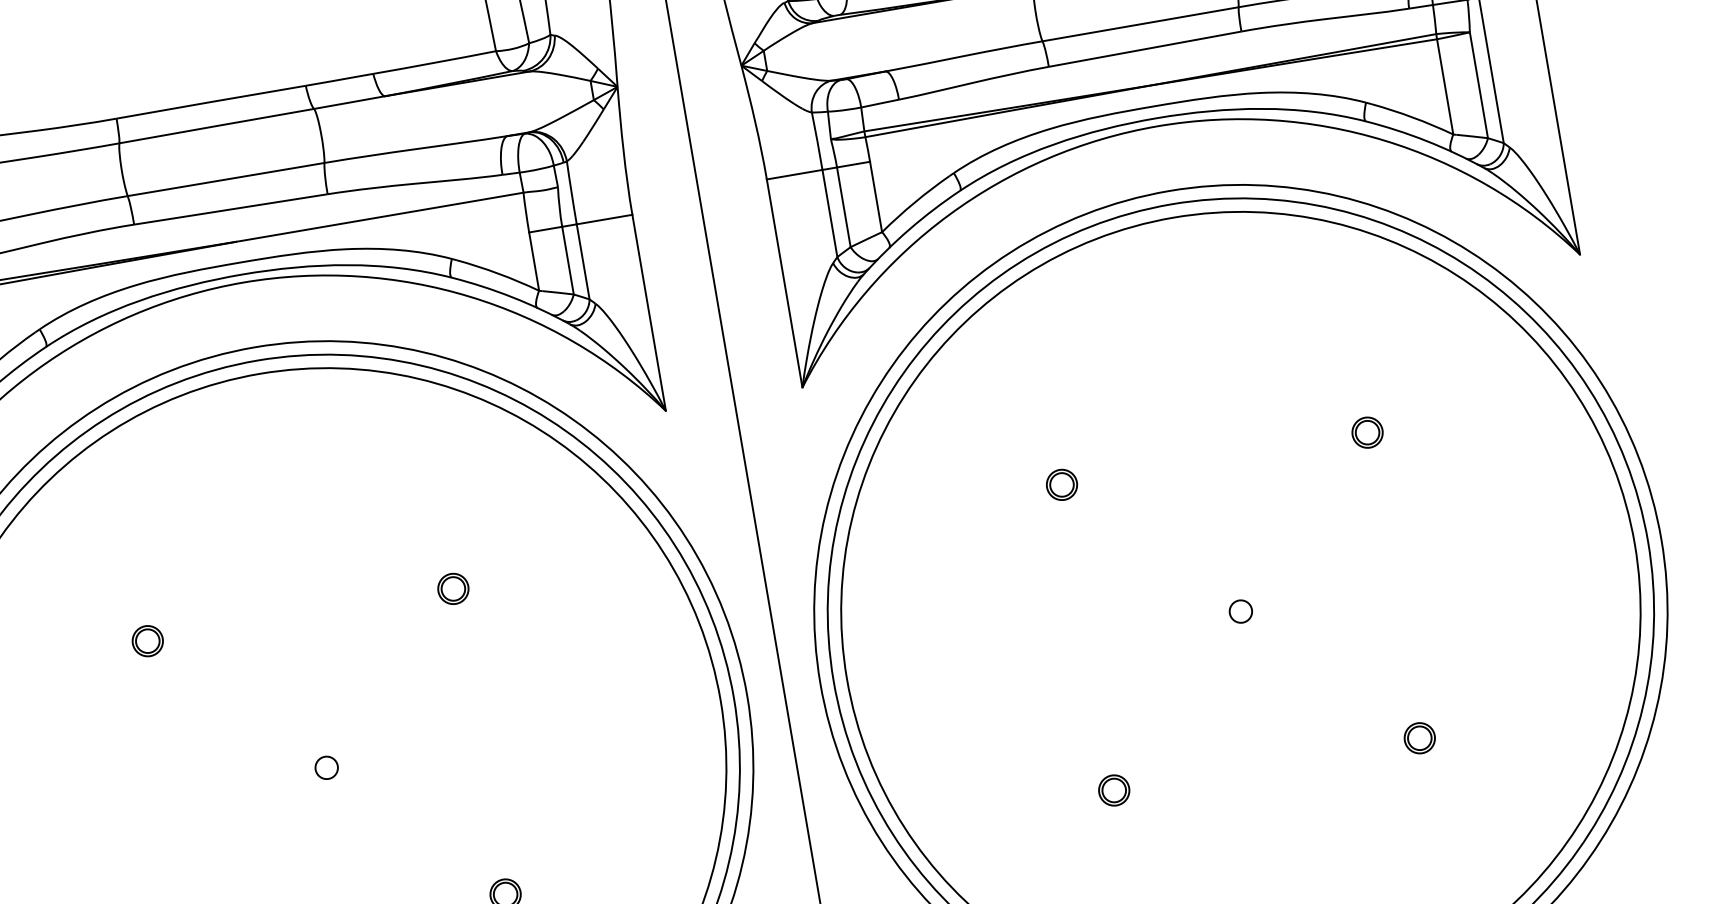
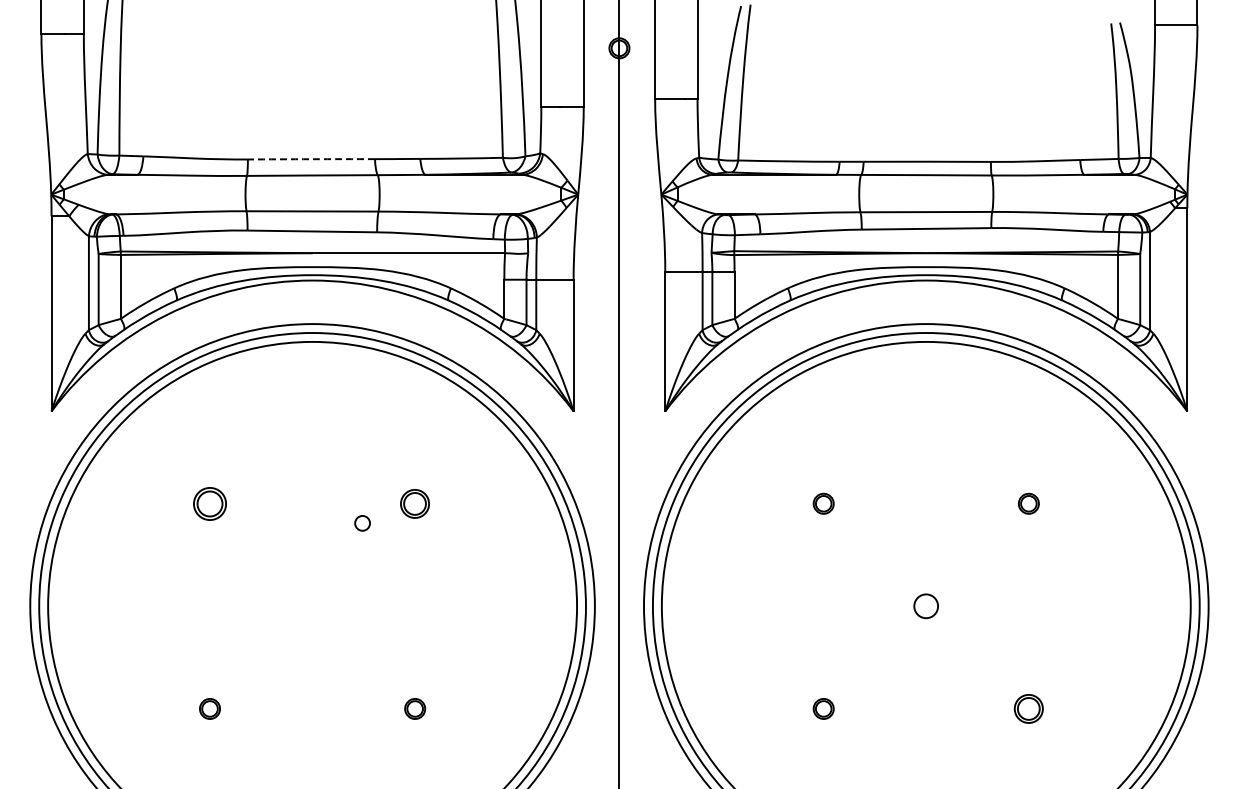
arc: (211, 102) -> (311, 159), solid -> dashed
part: (453, 588) -> (415, 503), size x1.4
circle: (1241, 611) -> (926, 606), size x1.6
part: (146, 640) -> (209, 503), size x1.6
part: (1419, 737) -> (1028, 708), size x1.4
circle: (326, 768) -> (362, 523), moved

